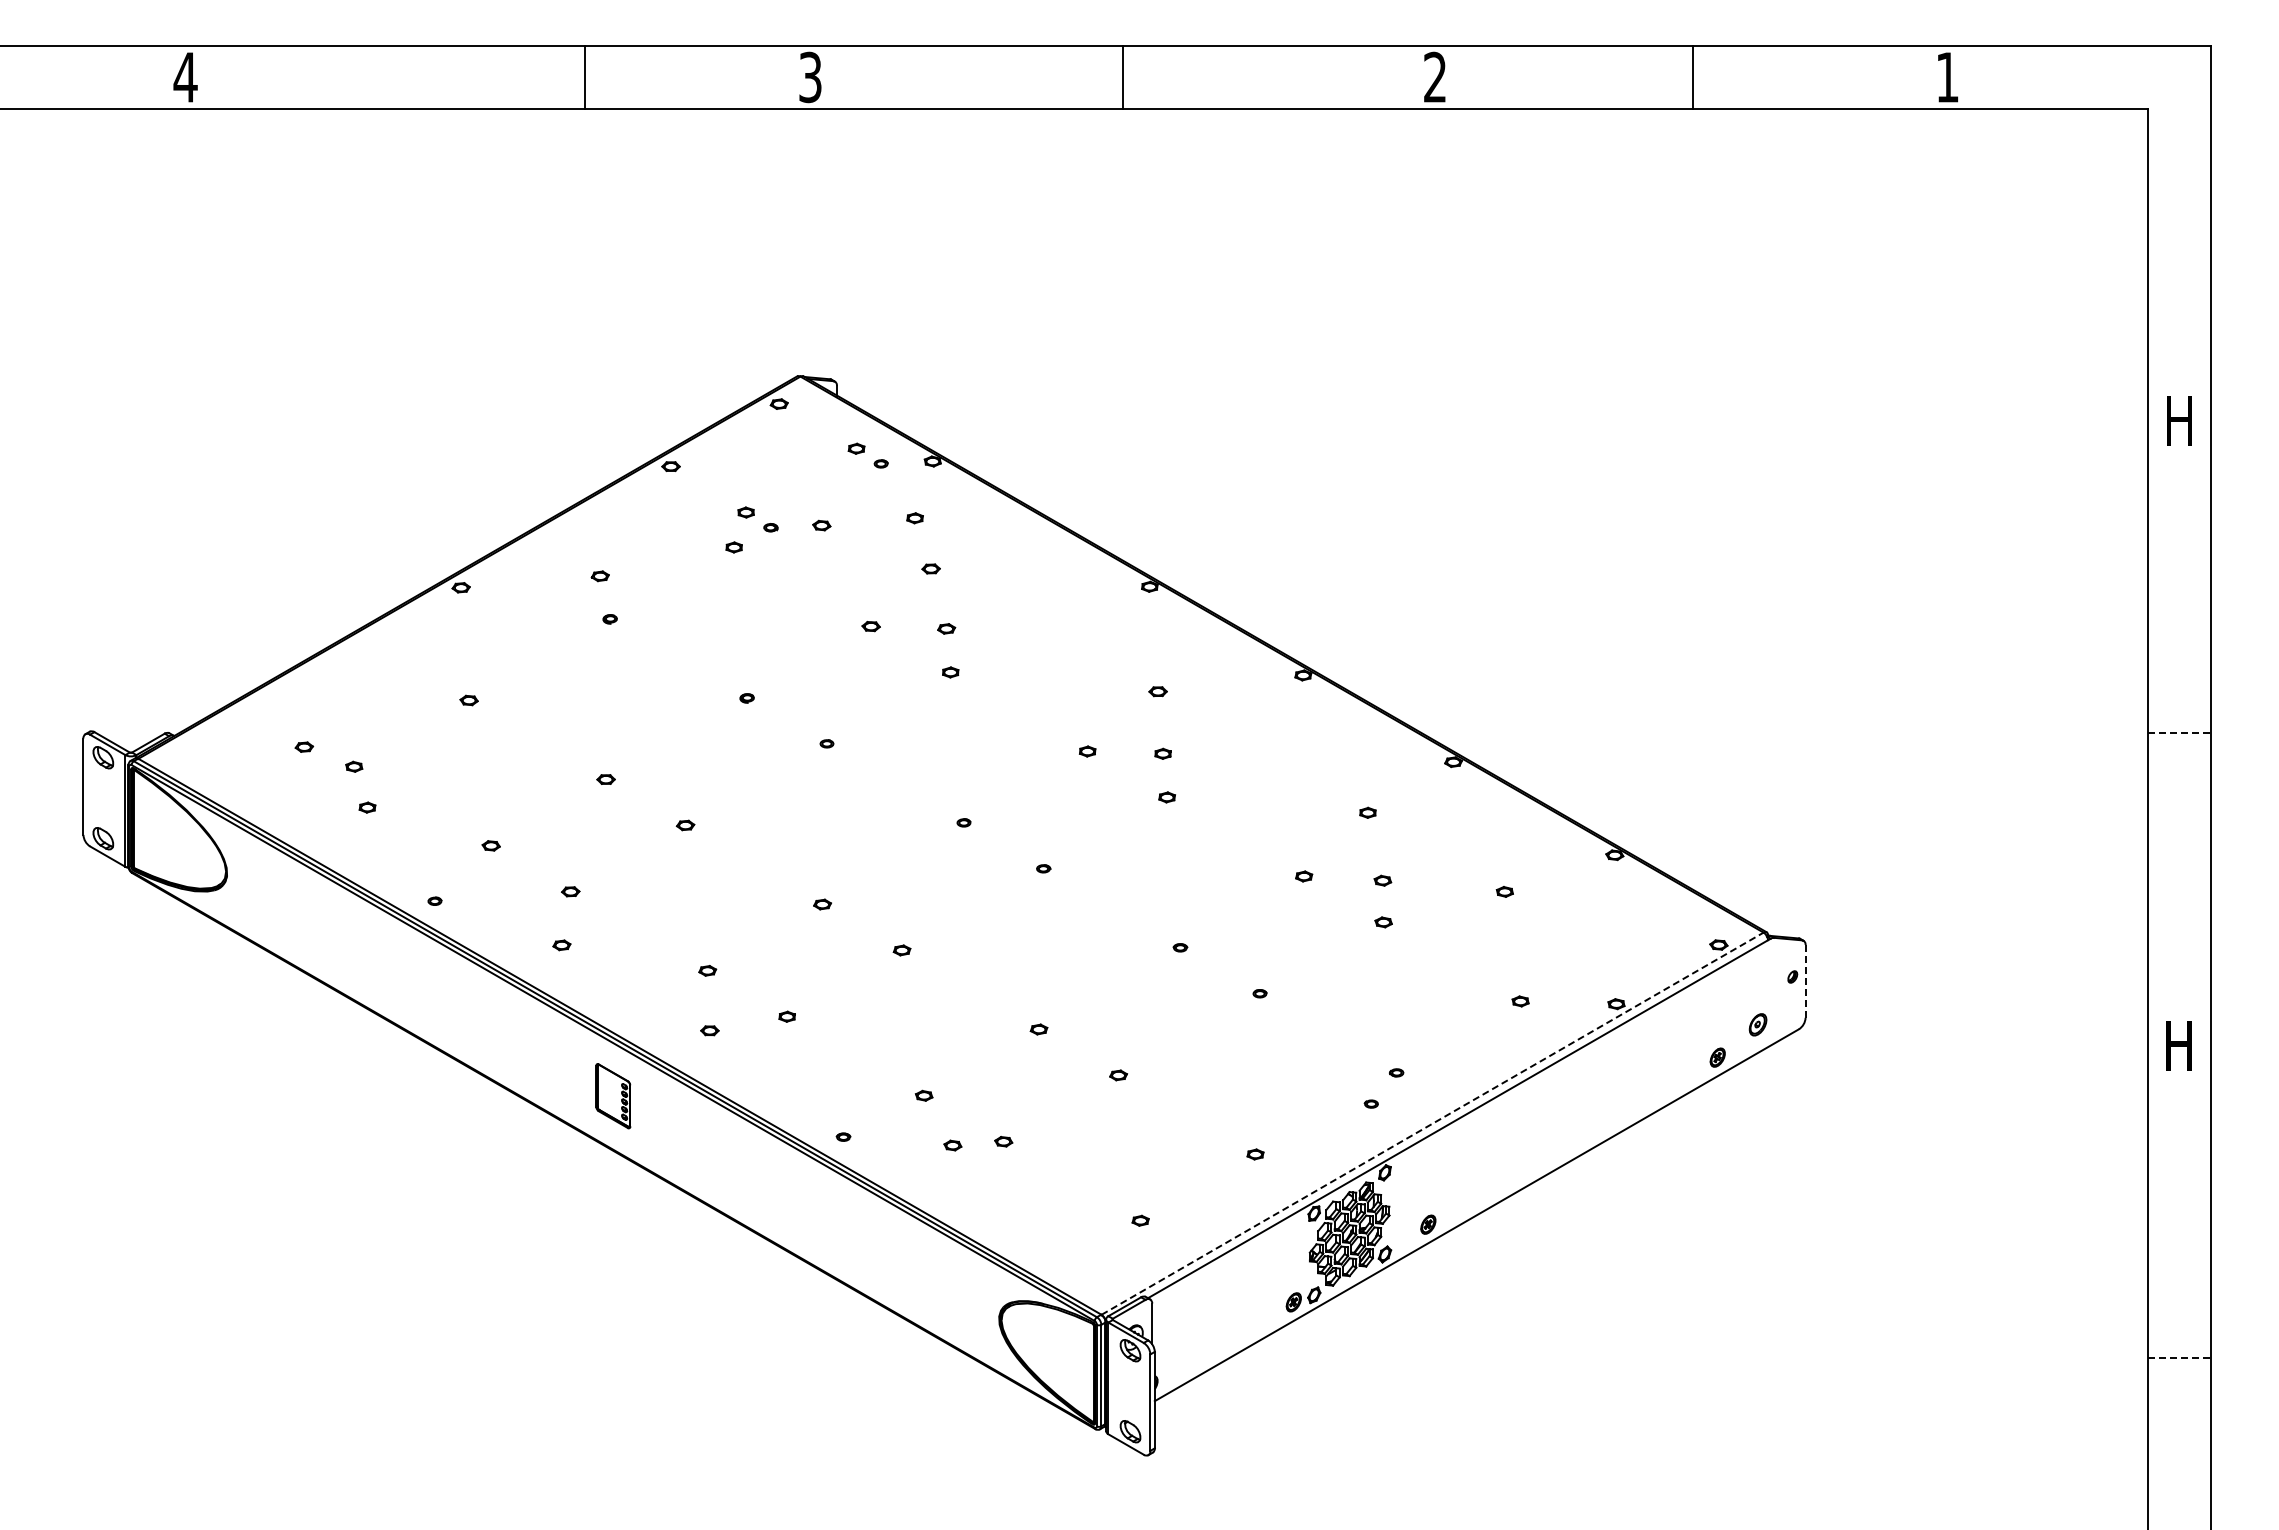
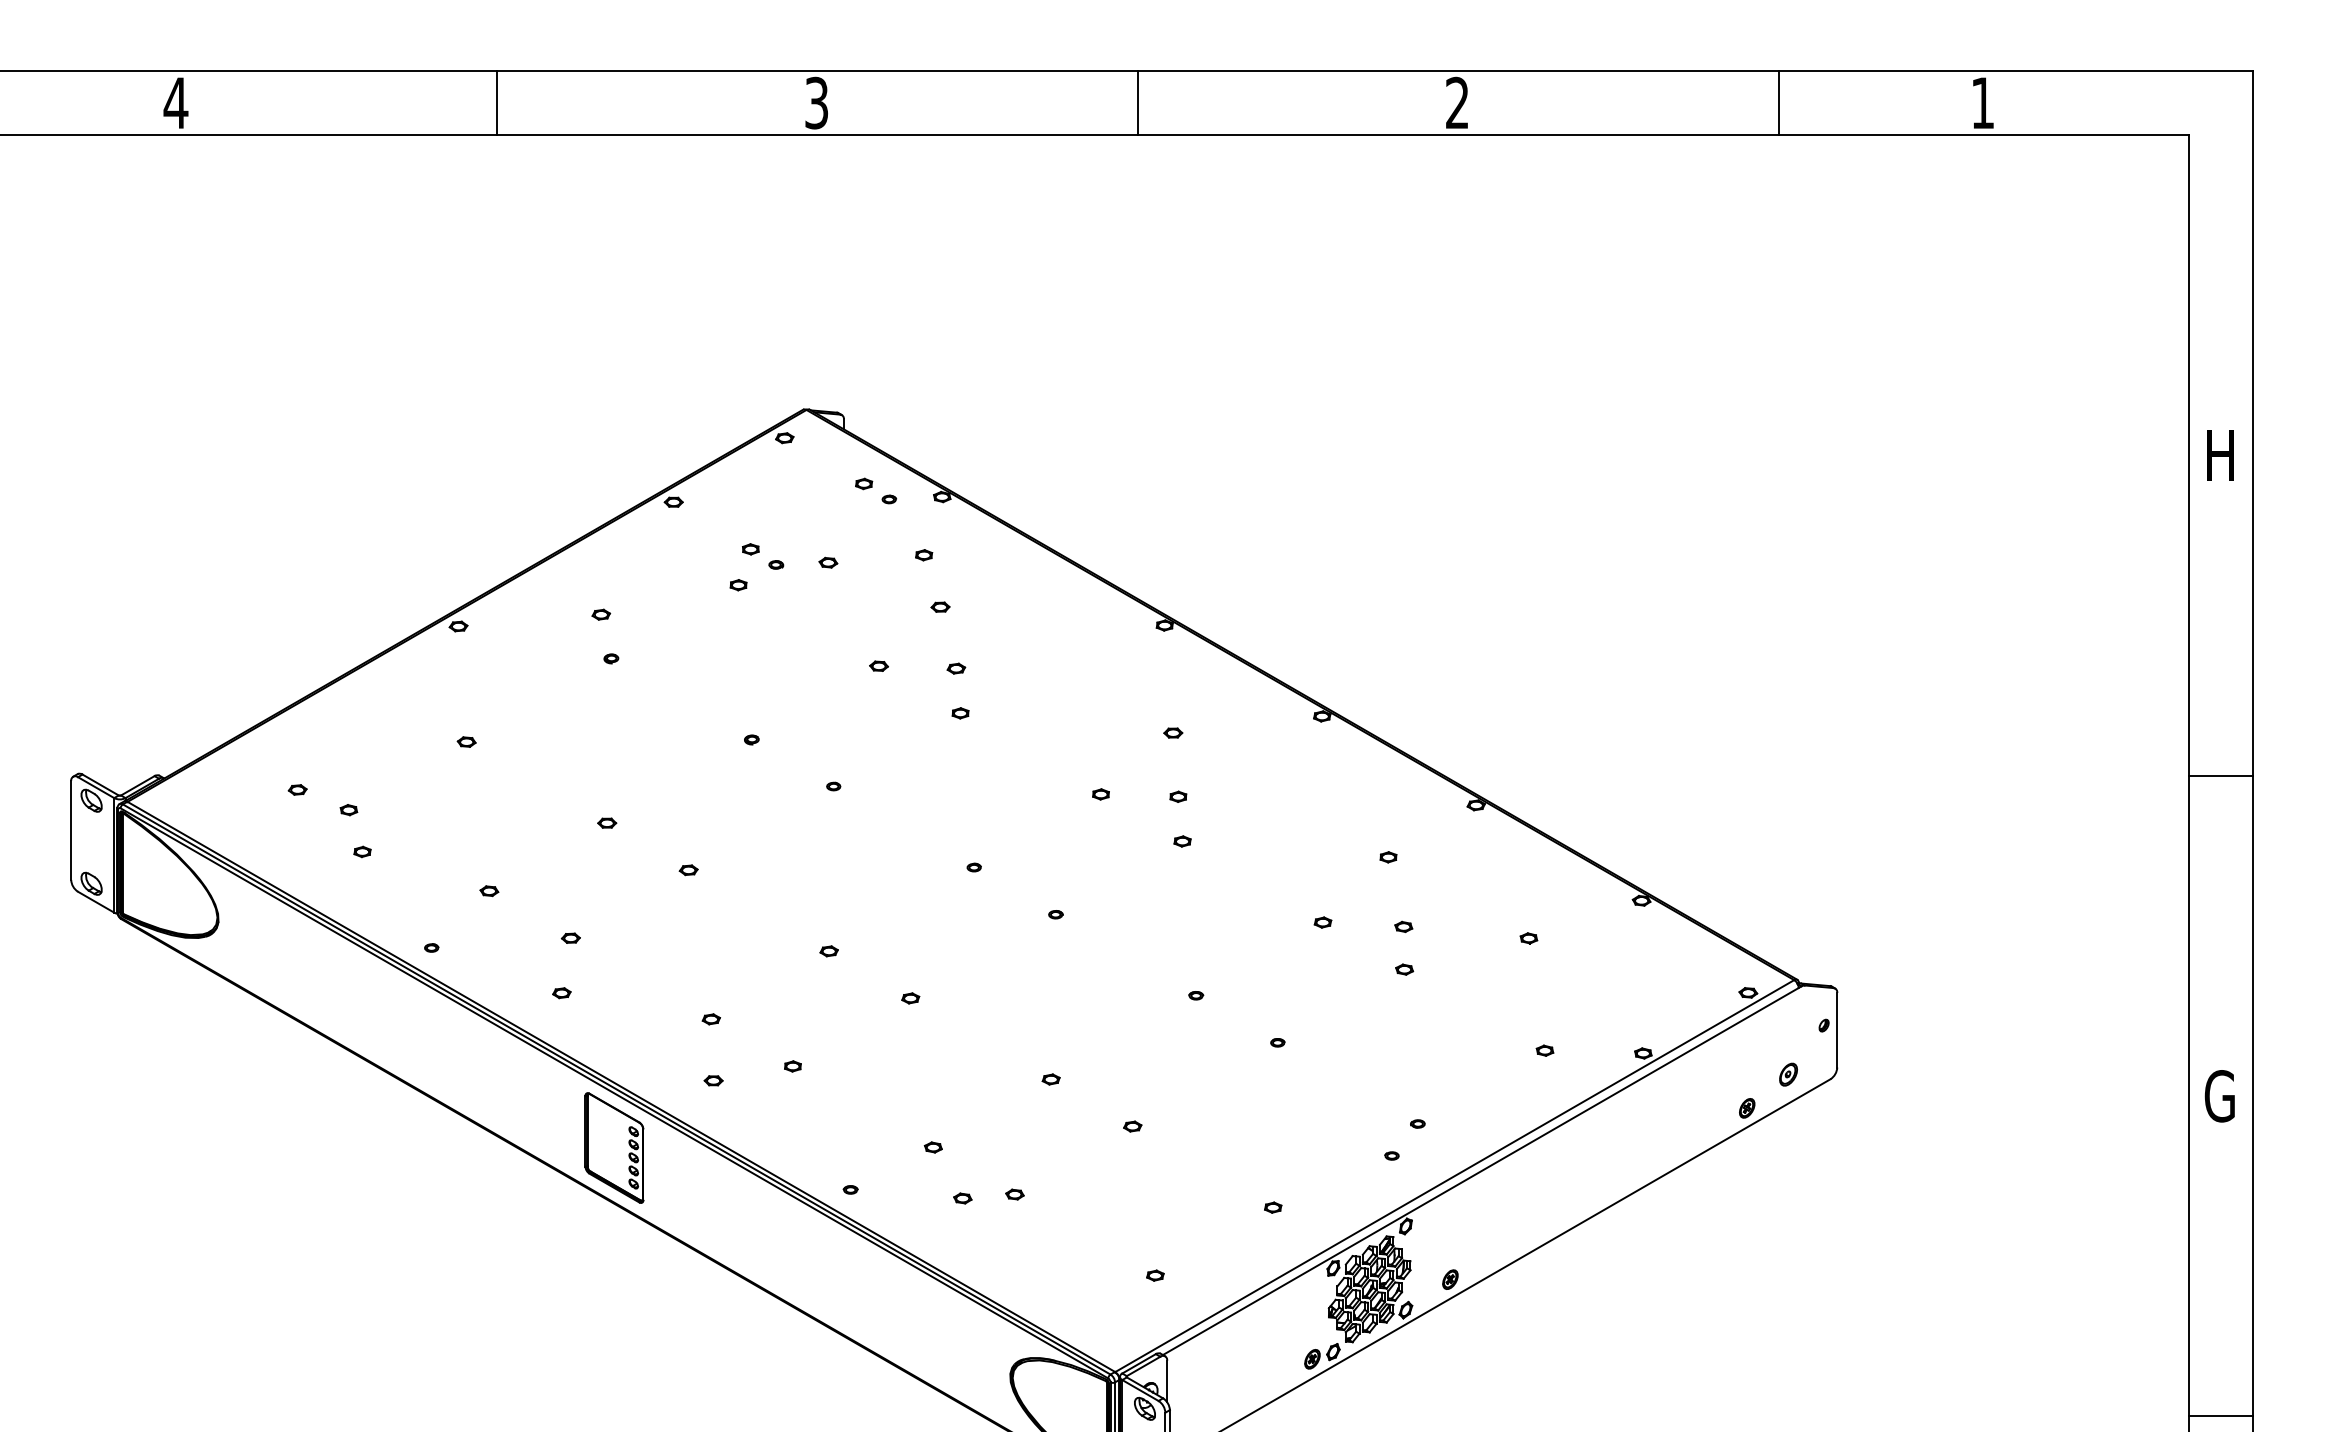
line: (584, 77) -> (496, 103), moved
line: (1693, 77) -> (1778, 103), moved
line: (2179, 733) -> (2220, 775), dashed -> solid
line: (1805, 981) -> (1837, 1030), dashed -> solid
text: (2178, 1045) -> (2219, 1095), H -> G
part: (613, 1095) -> (614, 1147), size x1.67
line: (1433, 1123) -> (1455, 1175), dashed -> solid
line: (2179, 1358) -> (2220, 1416), dashed -> solid

